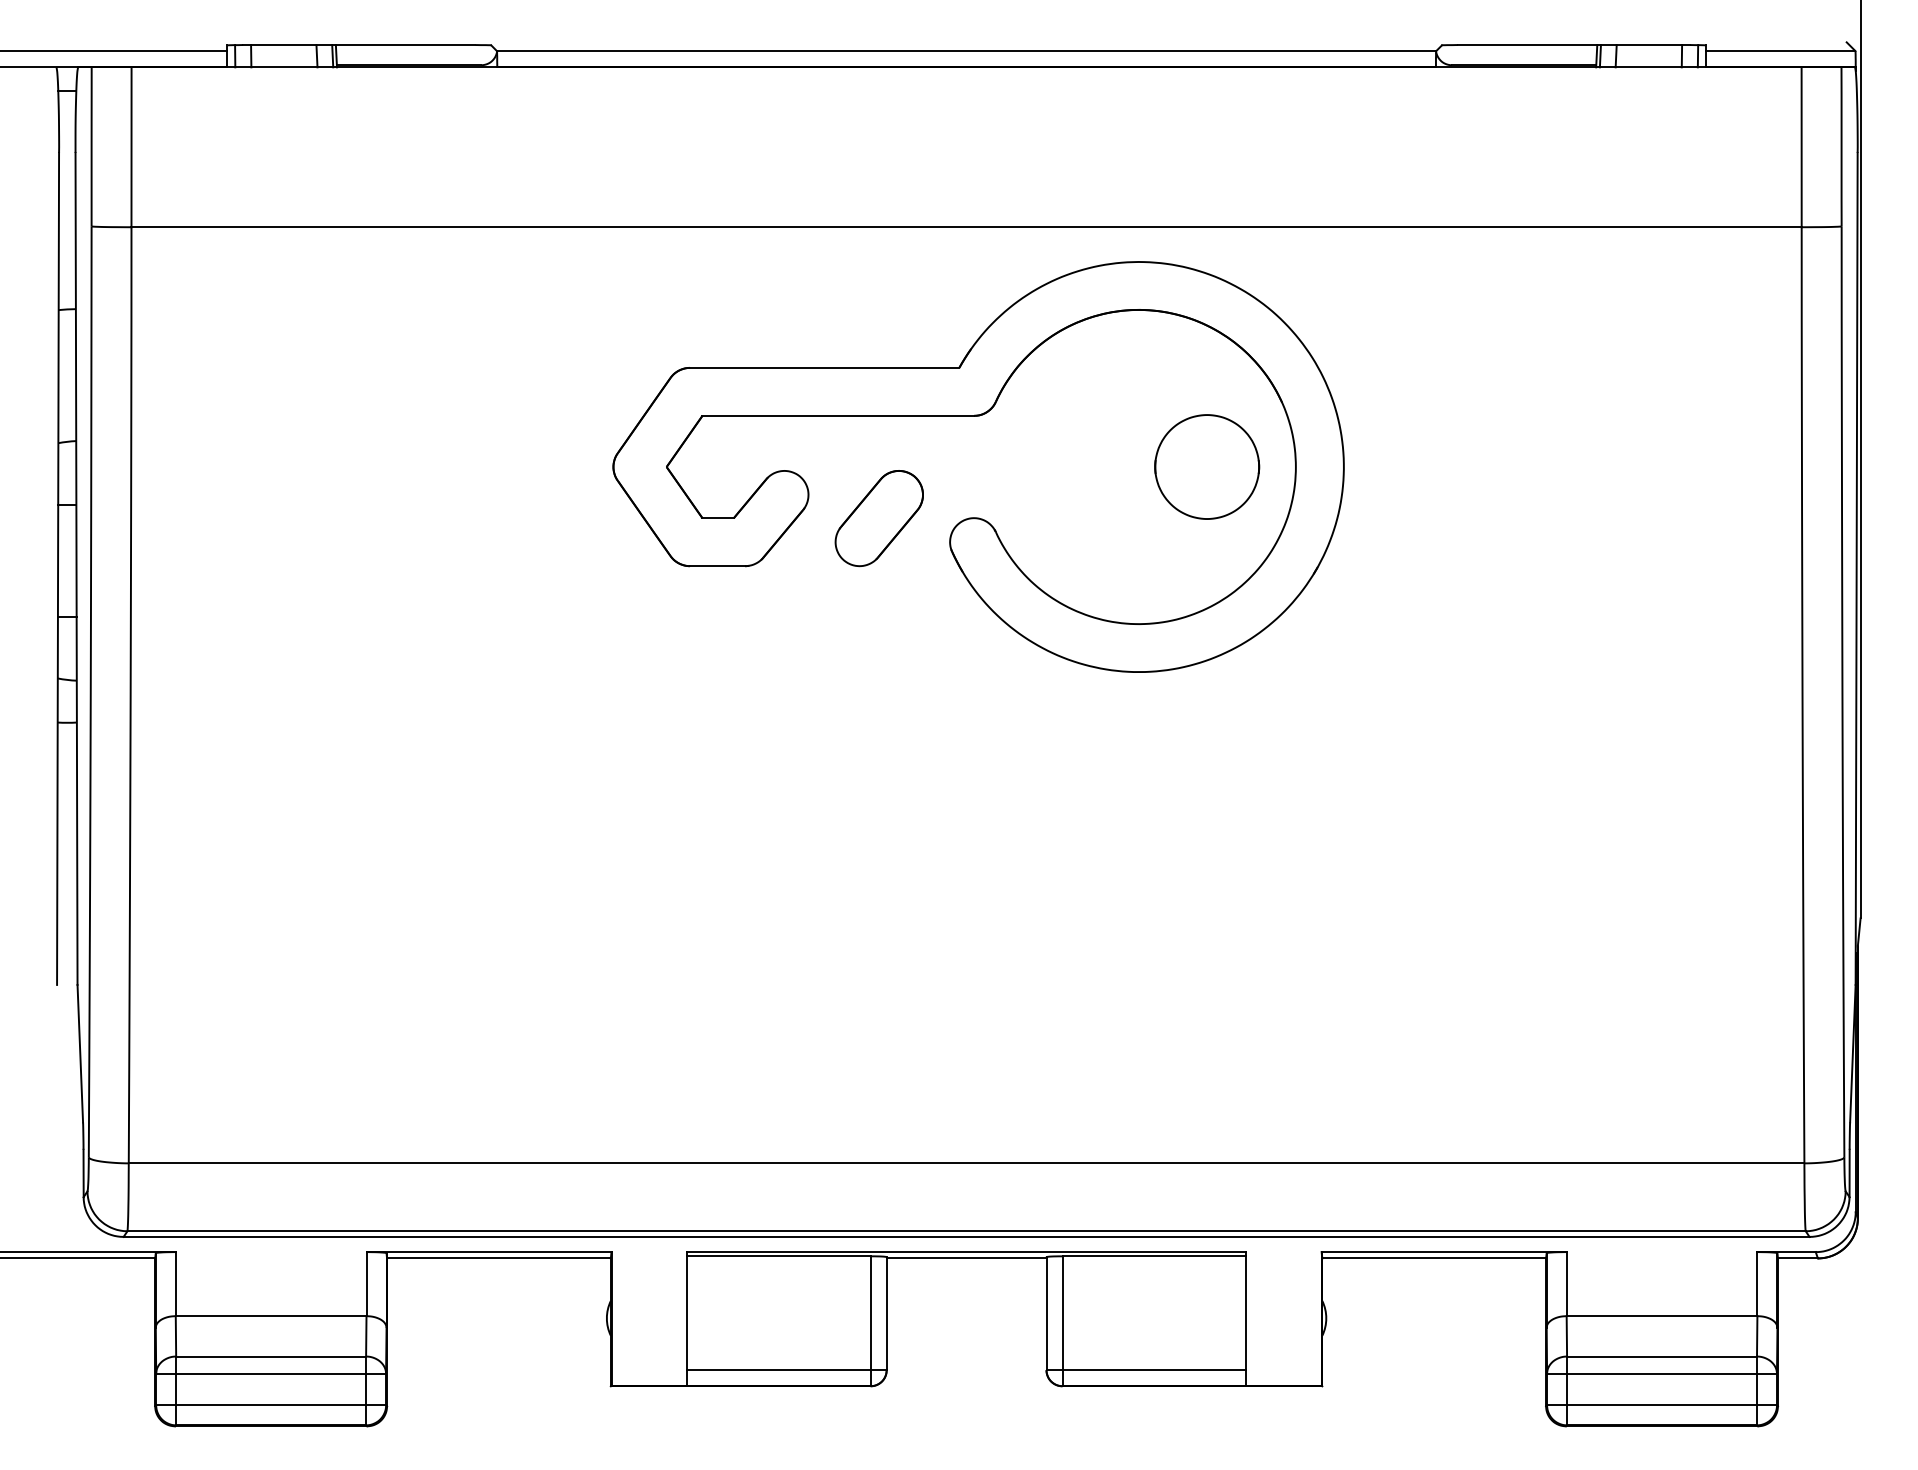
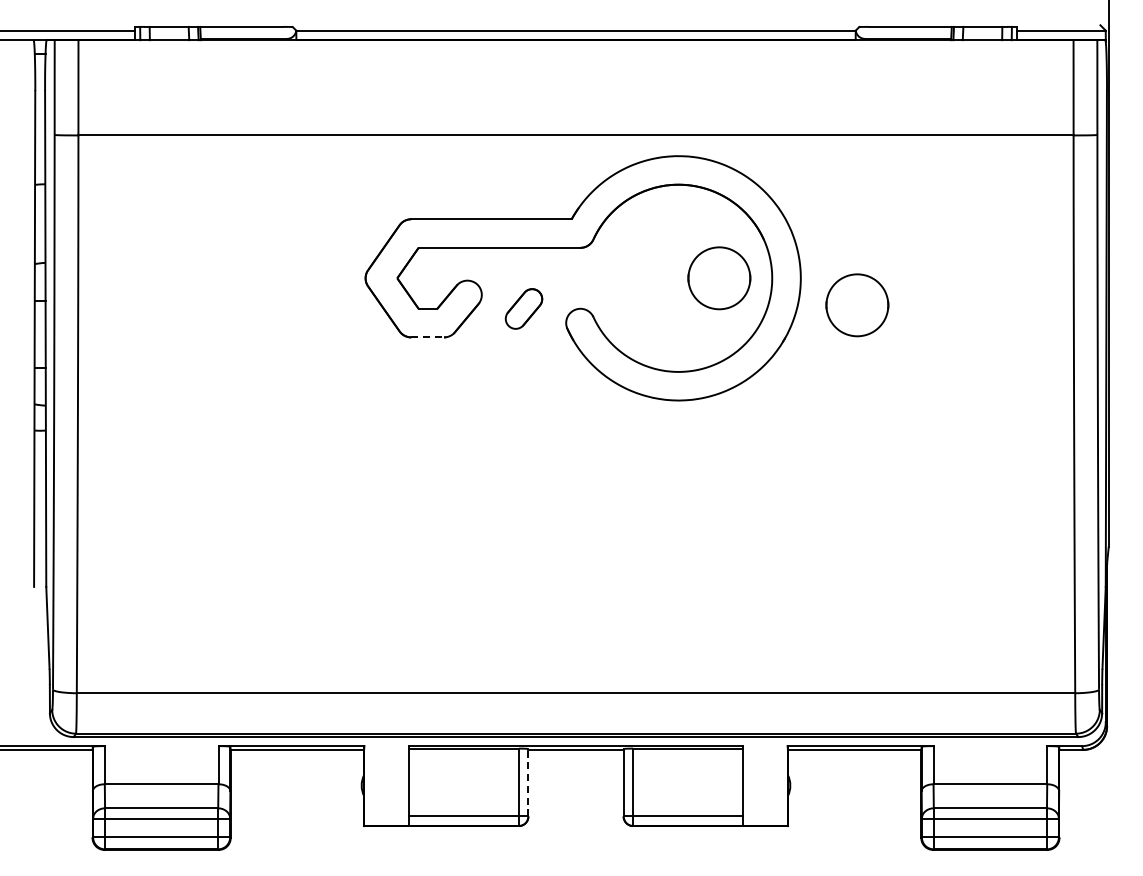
part: (1438, 512) -> (857, 305), added
part: (878, 517) -> (523, 308), size x0.7
line: (719, 566) -> (428, 337), solid -> dashed
line: (886, 1313) -> (528, 782), solid -> dashed

